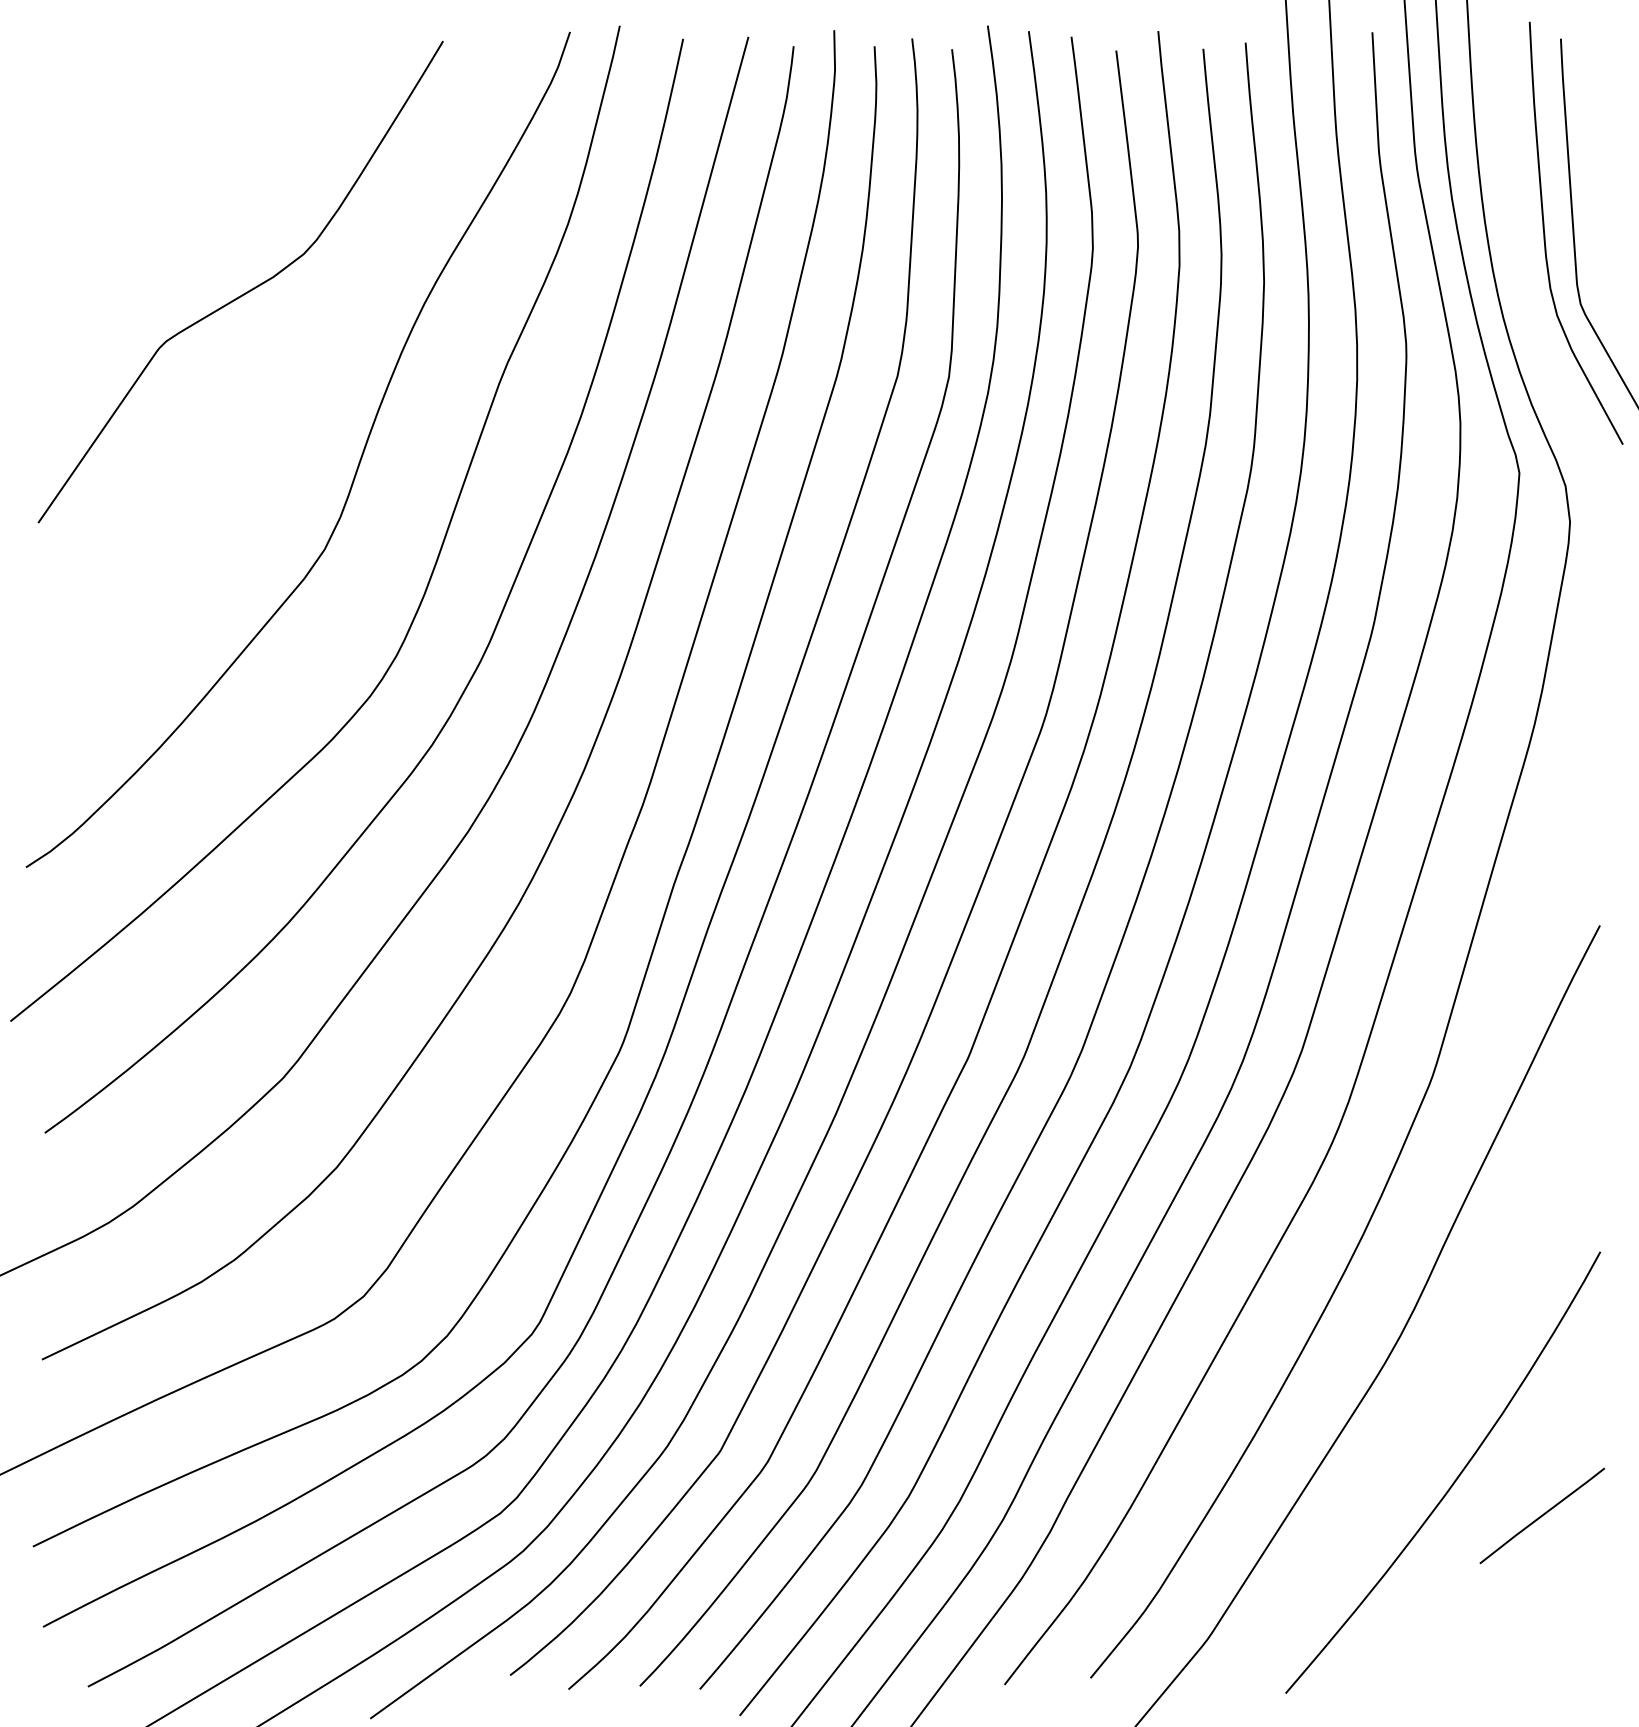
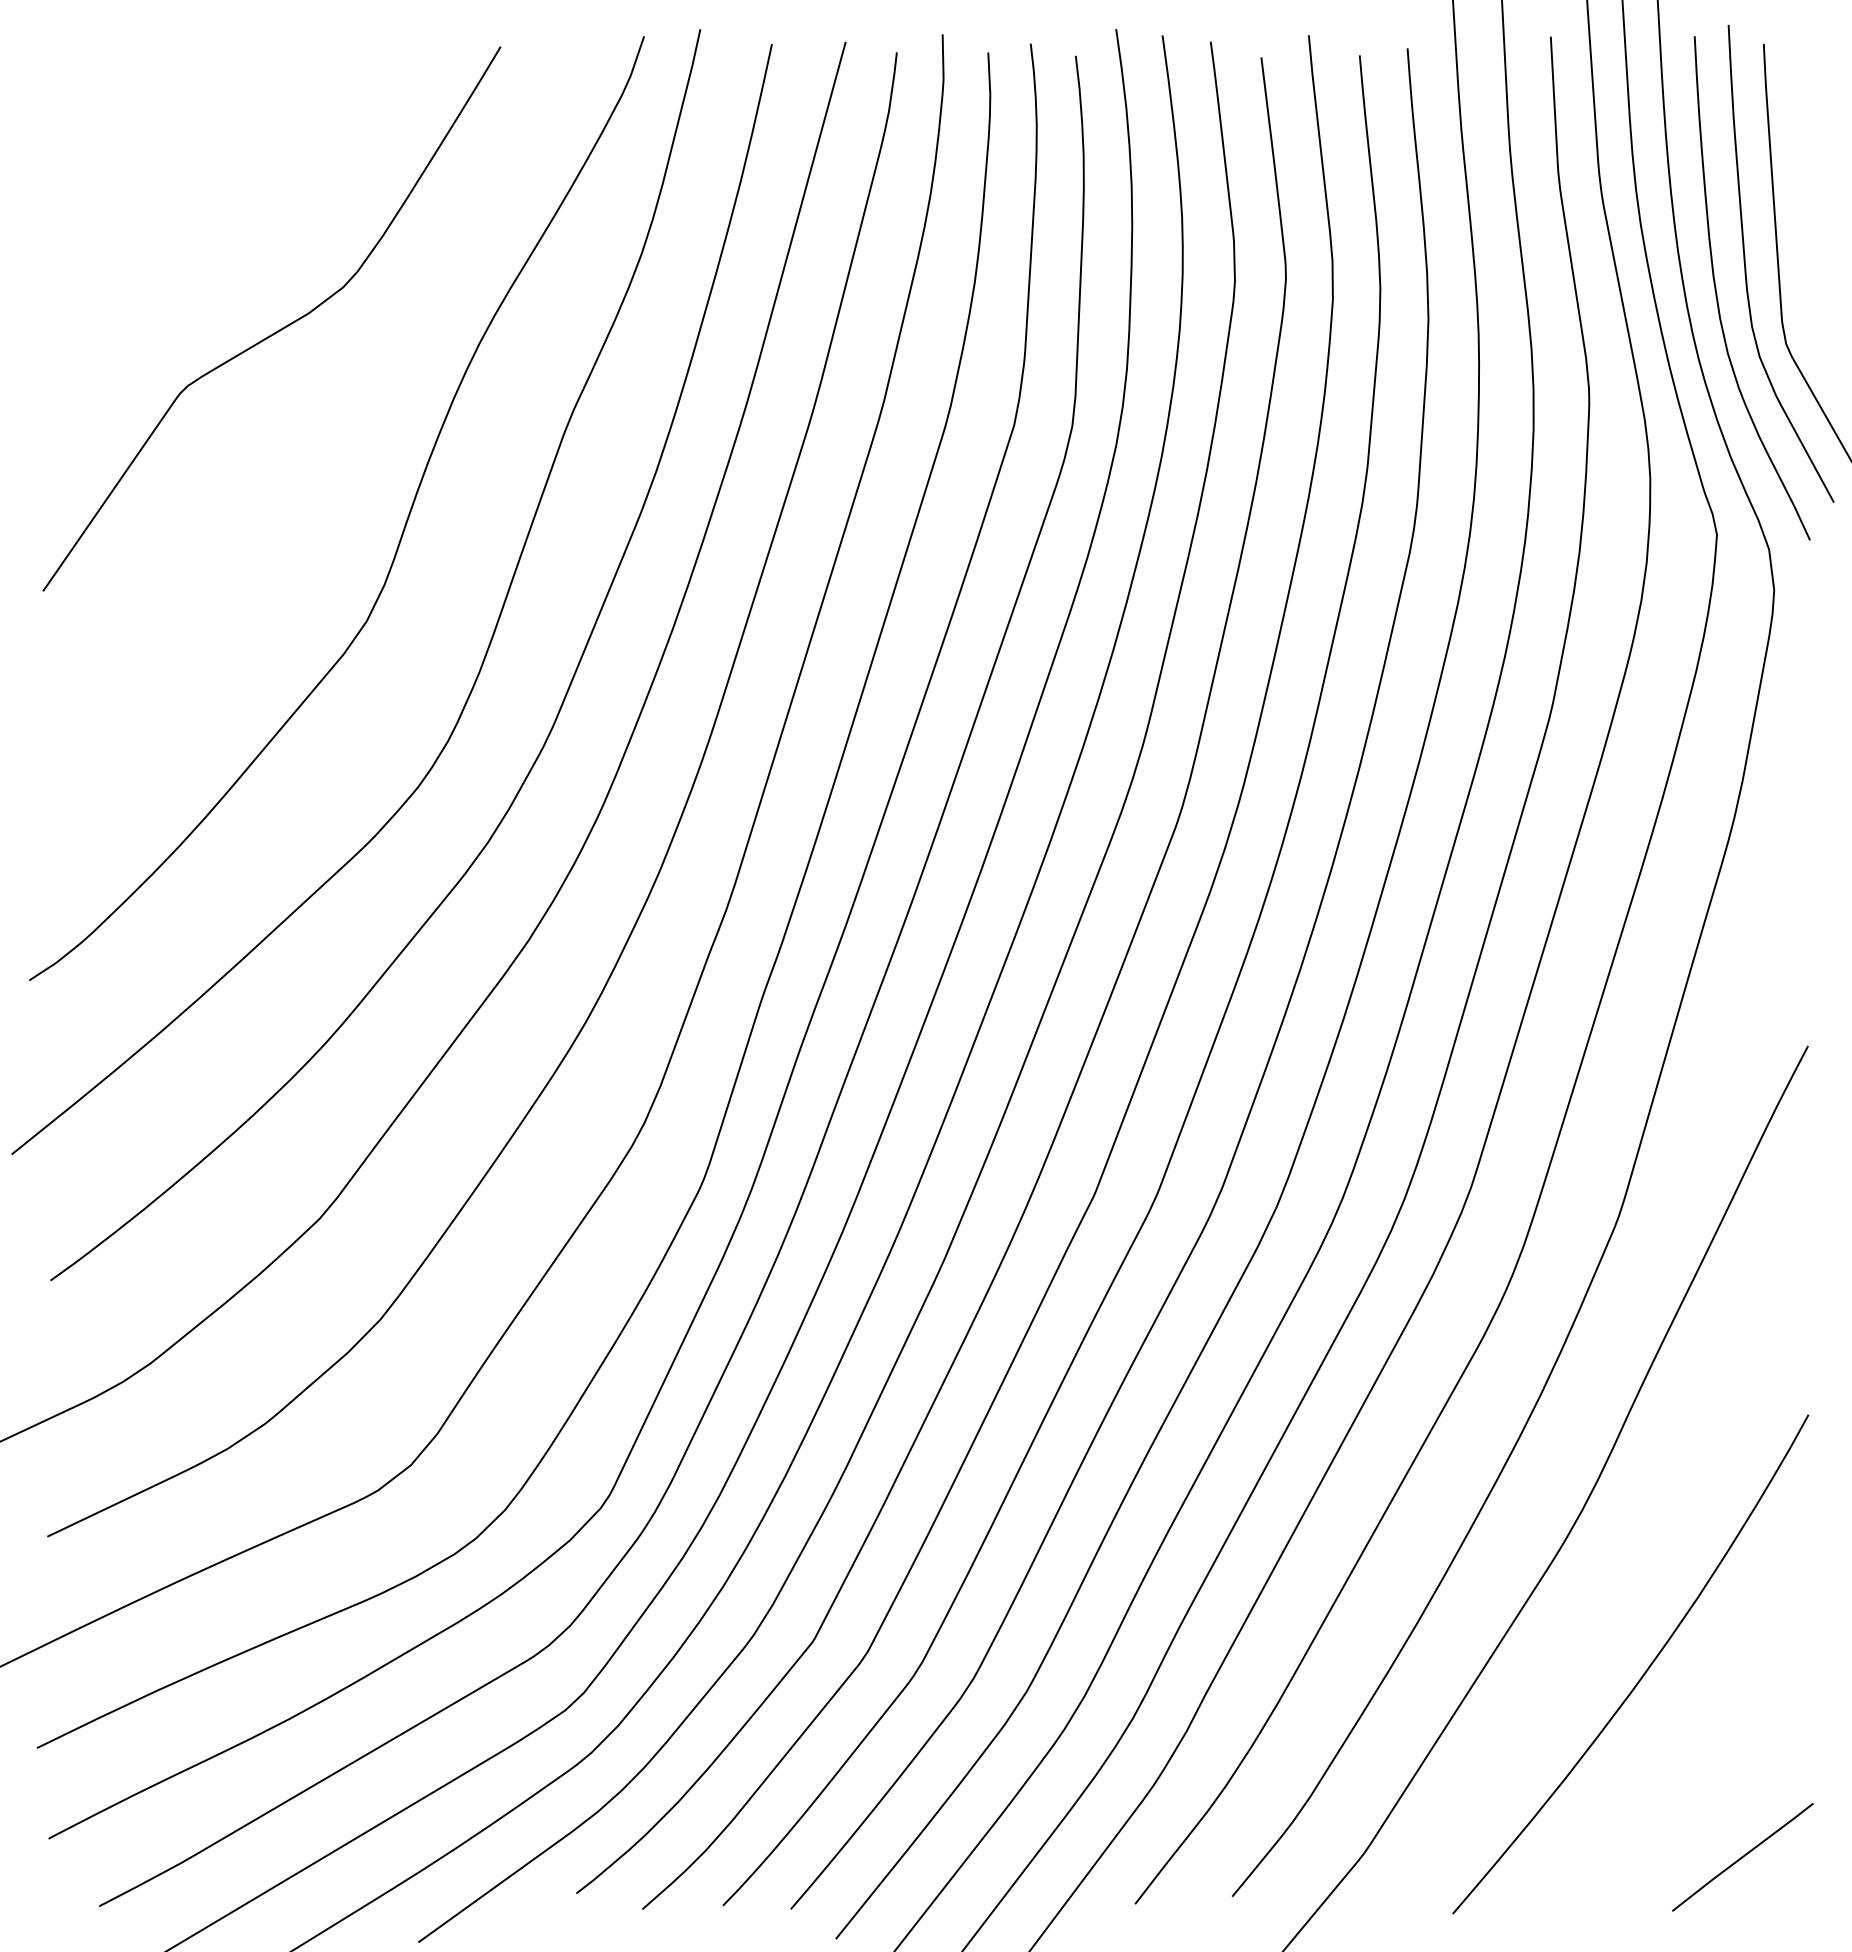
curve: (1519, 259) -> (1717, 293), added
line: (1542, 1516) -> (1742, 1857), moved

